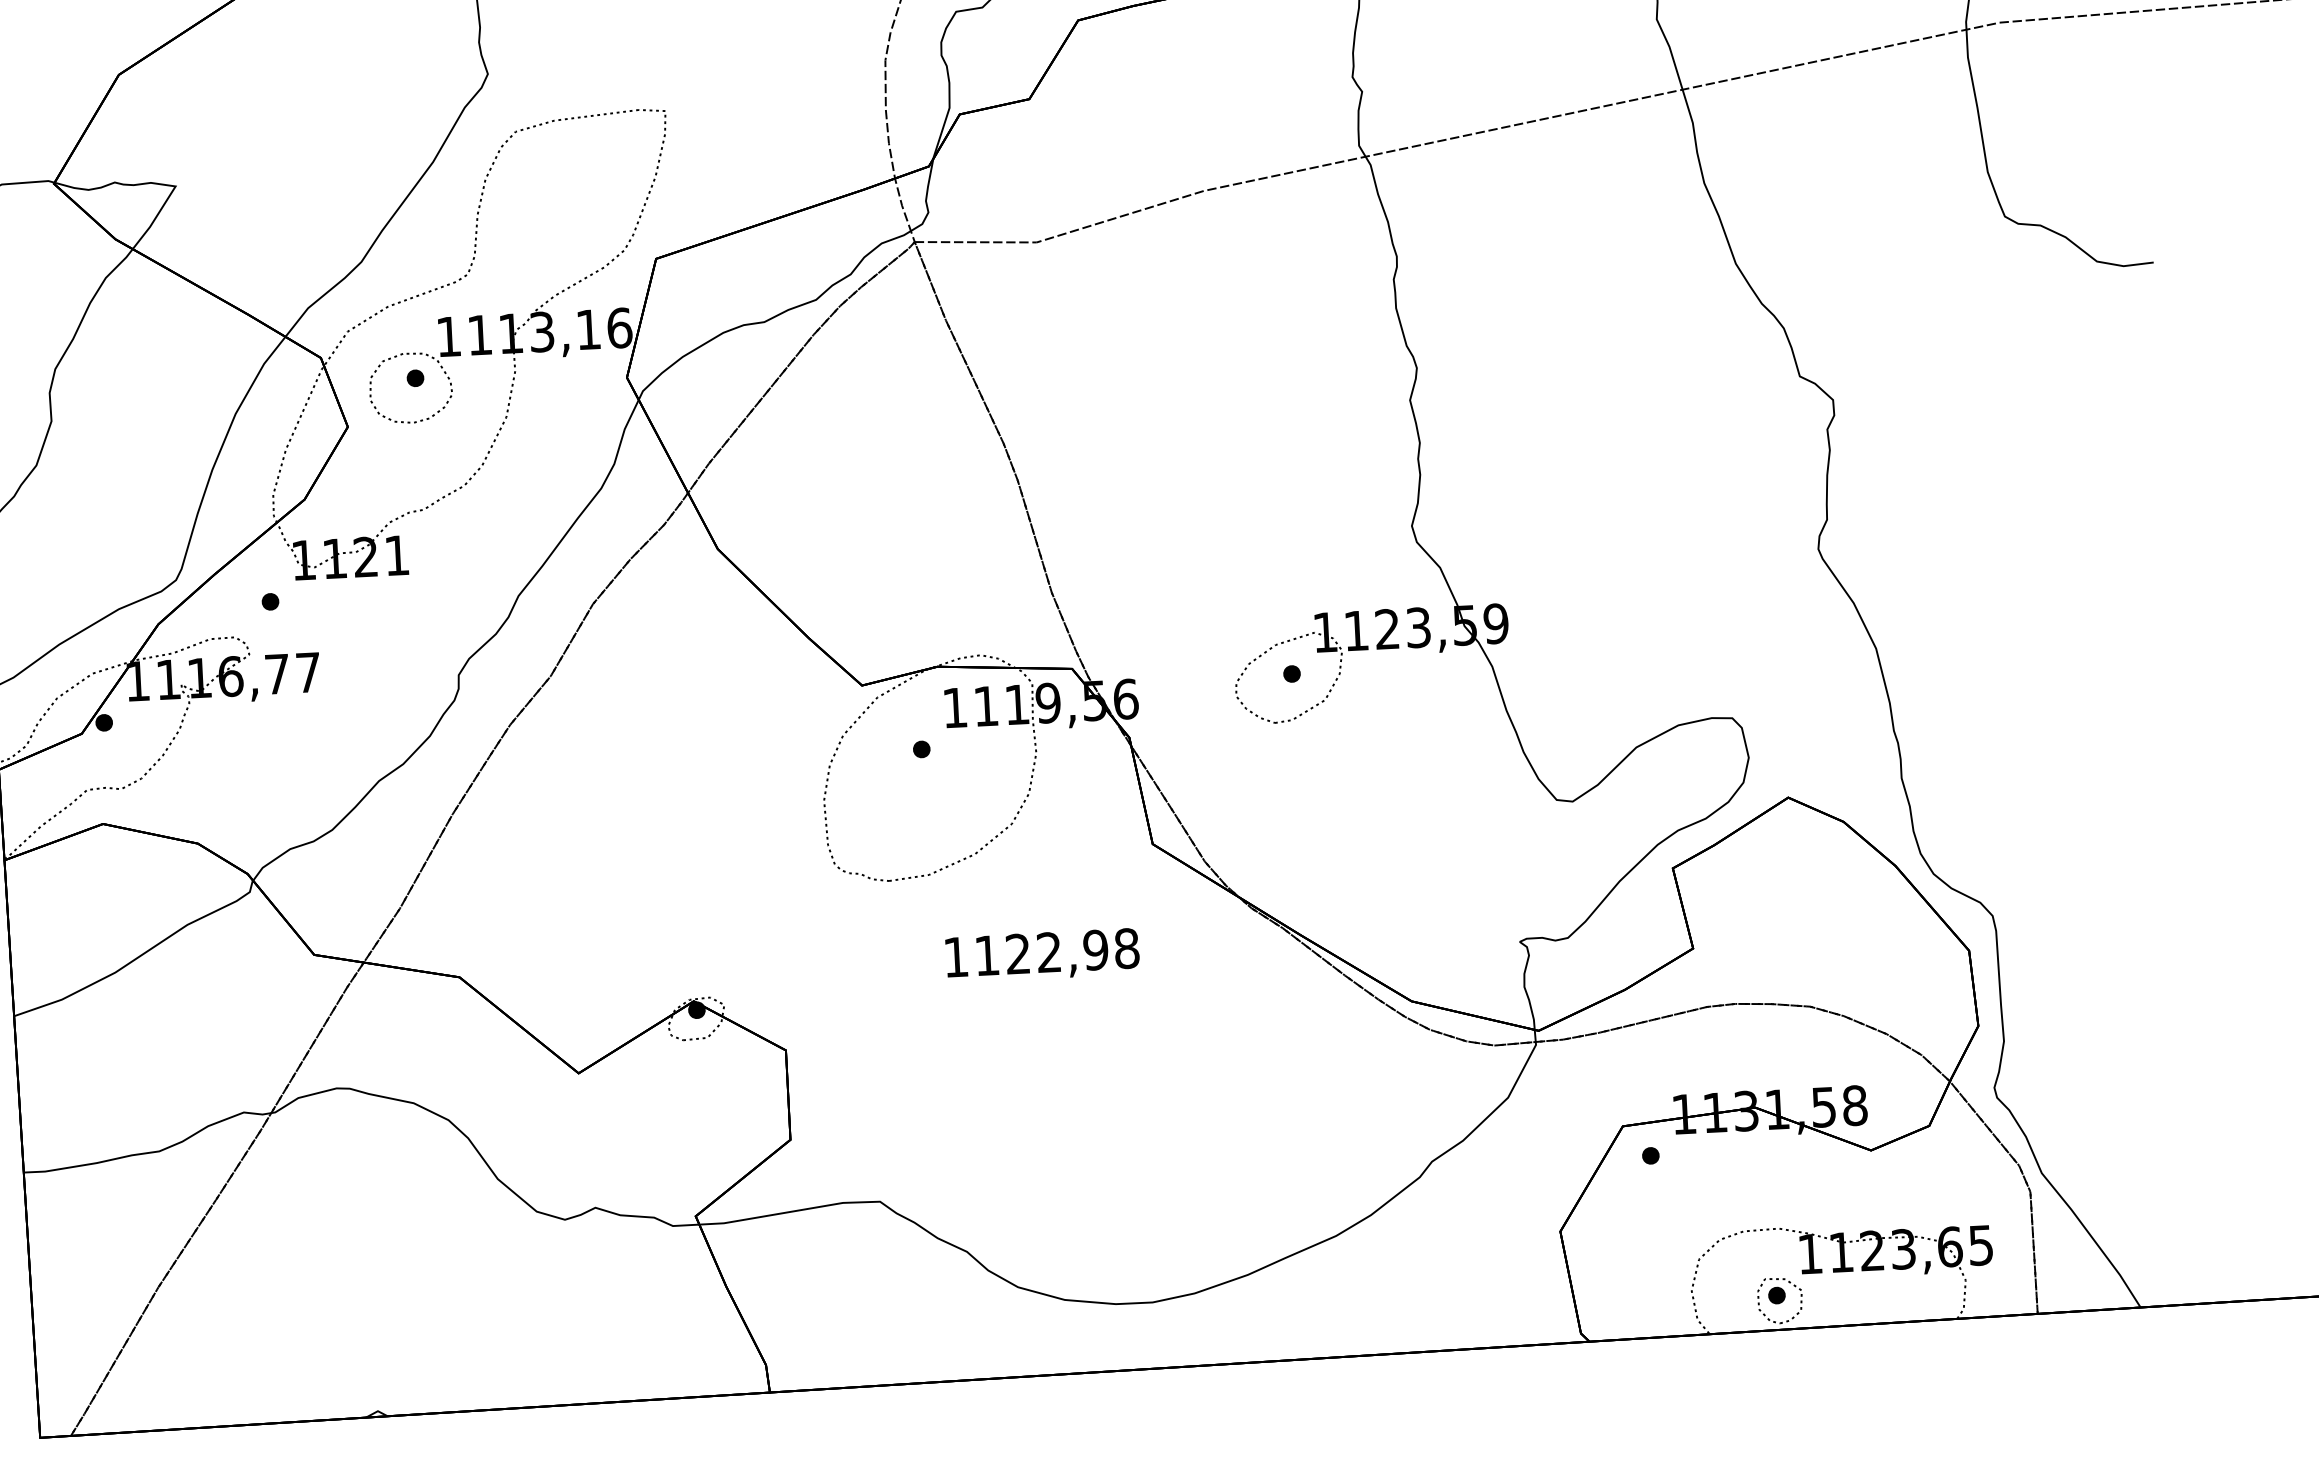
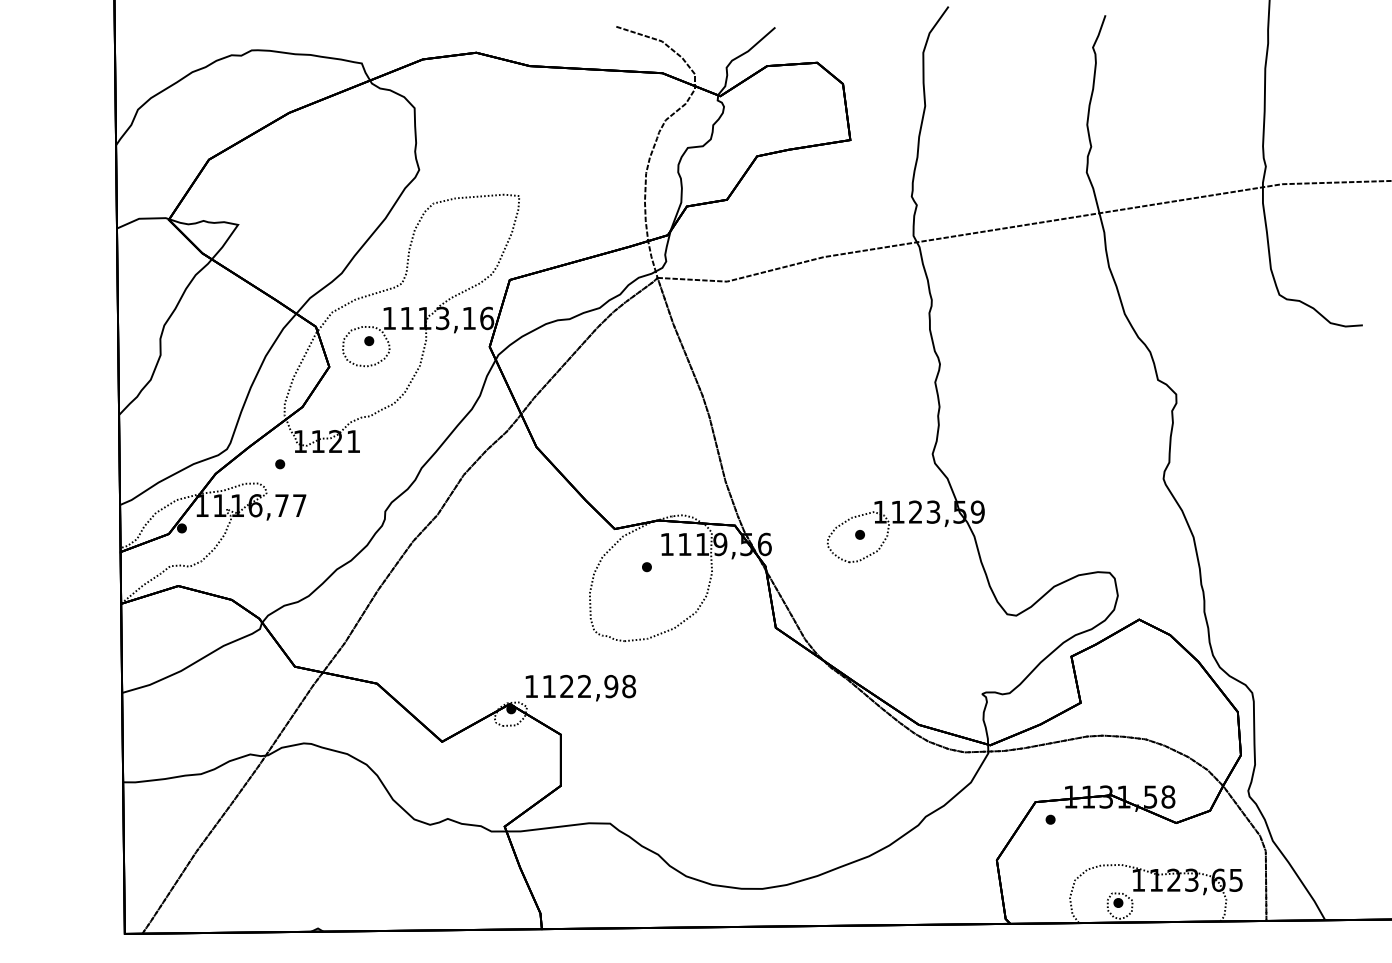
text: (1042, 956) -> (580, 688), moved

